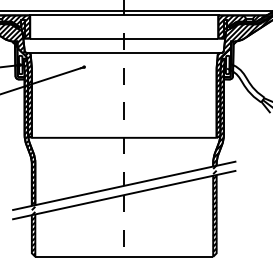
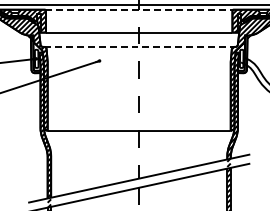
line: (124, 15) -> (139, 9), solid -> dashed
line: (124, 52) -> (139, 46), solid -> dashed

